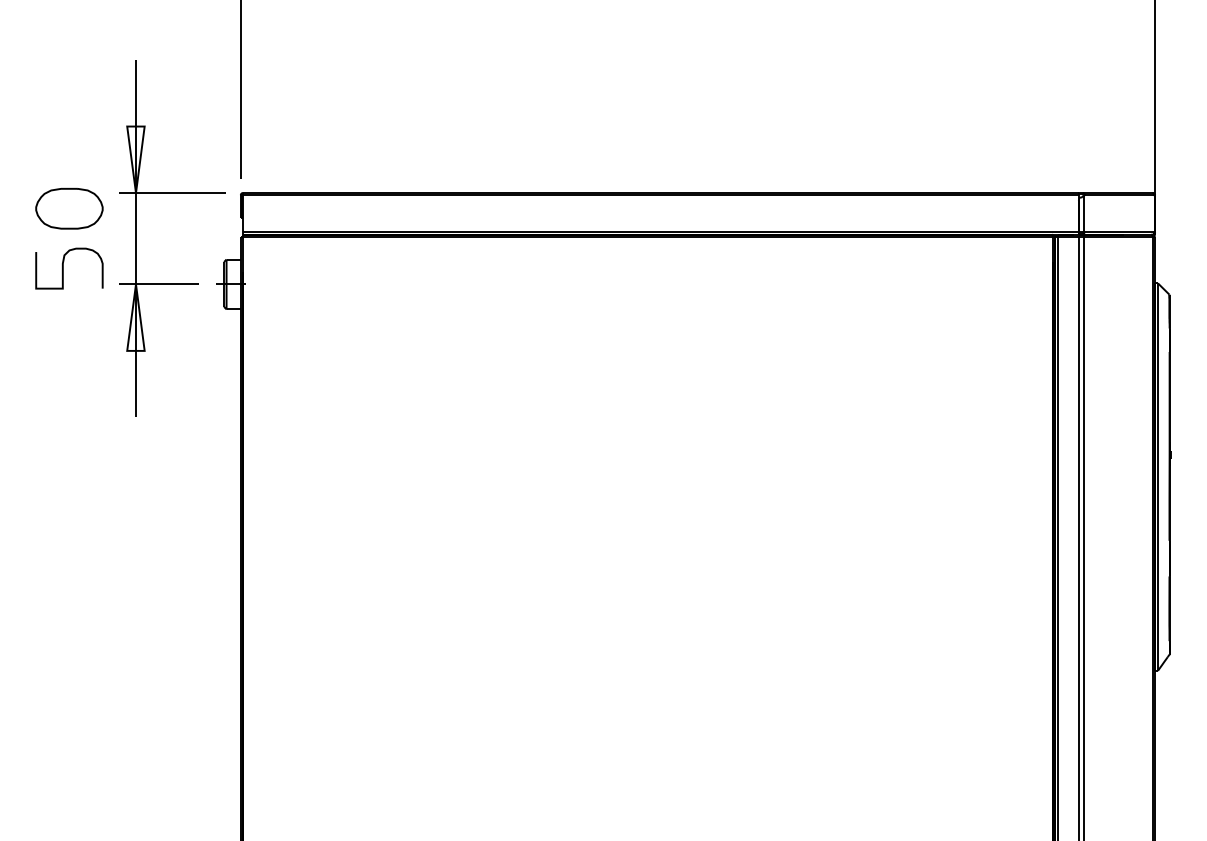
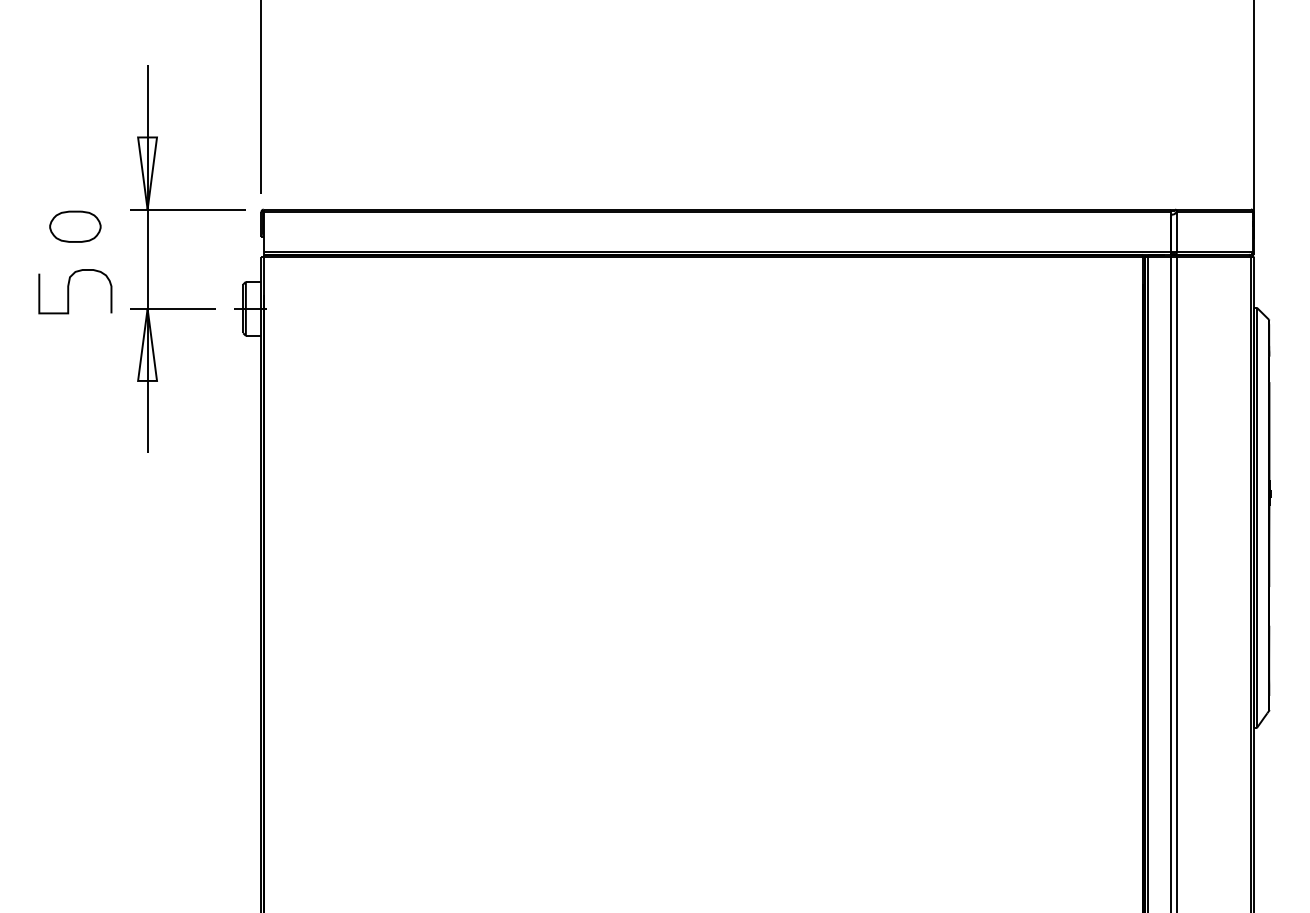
part: (69, 208) -> (75, 226), size x0.7

